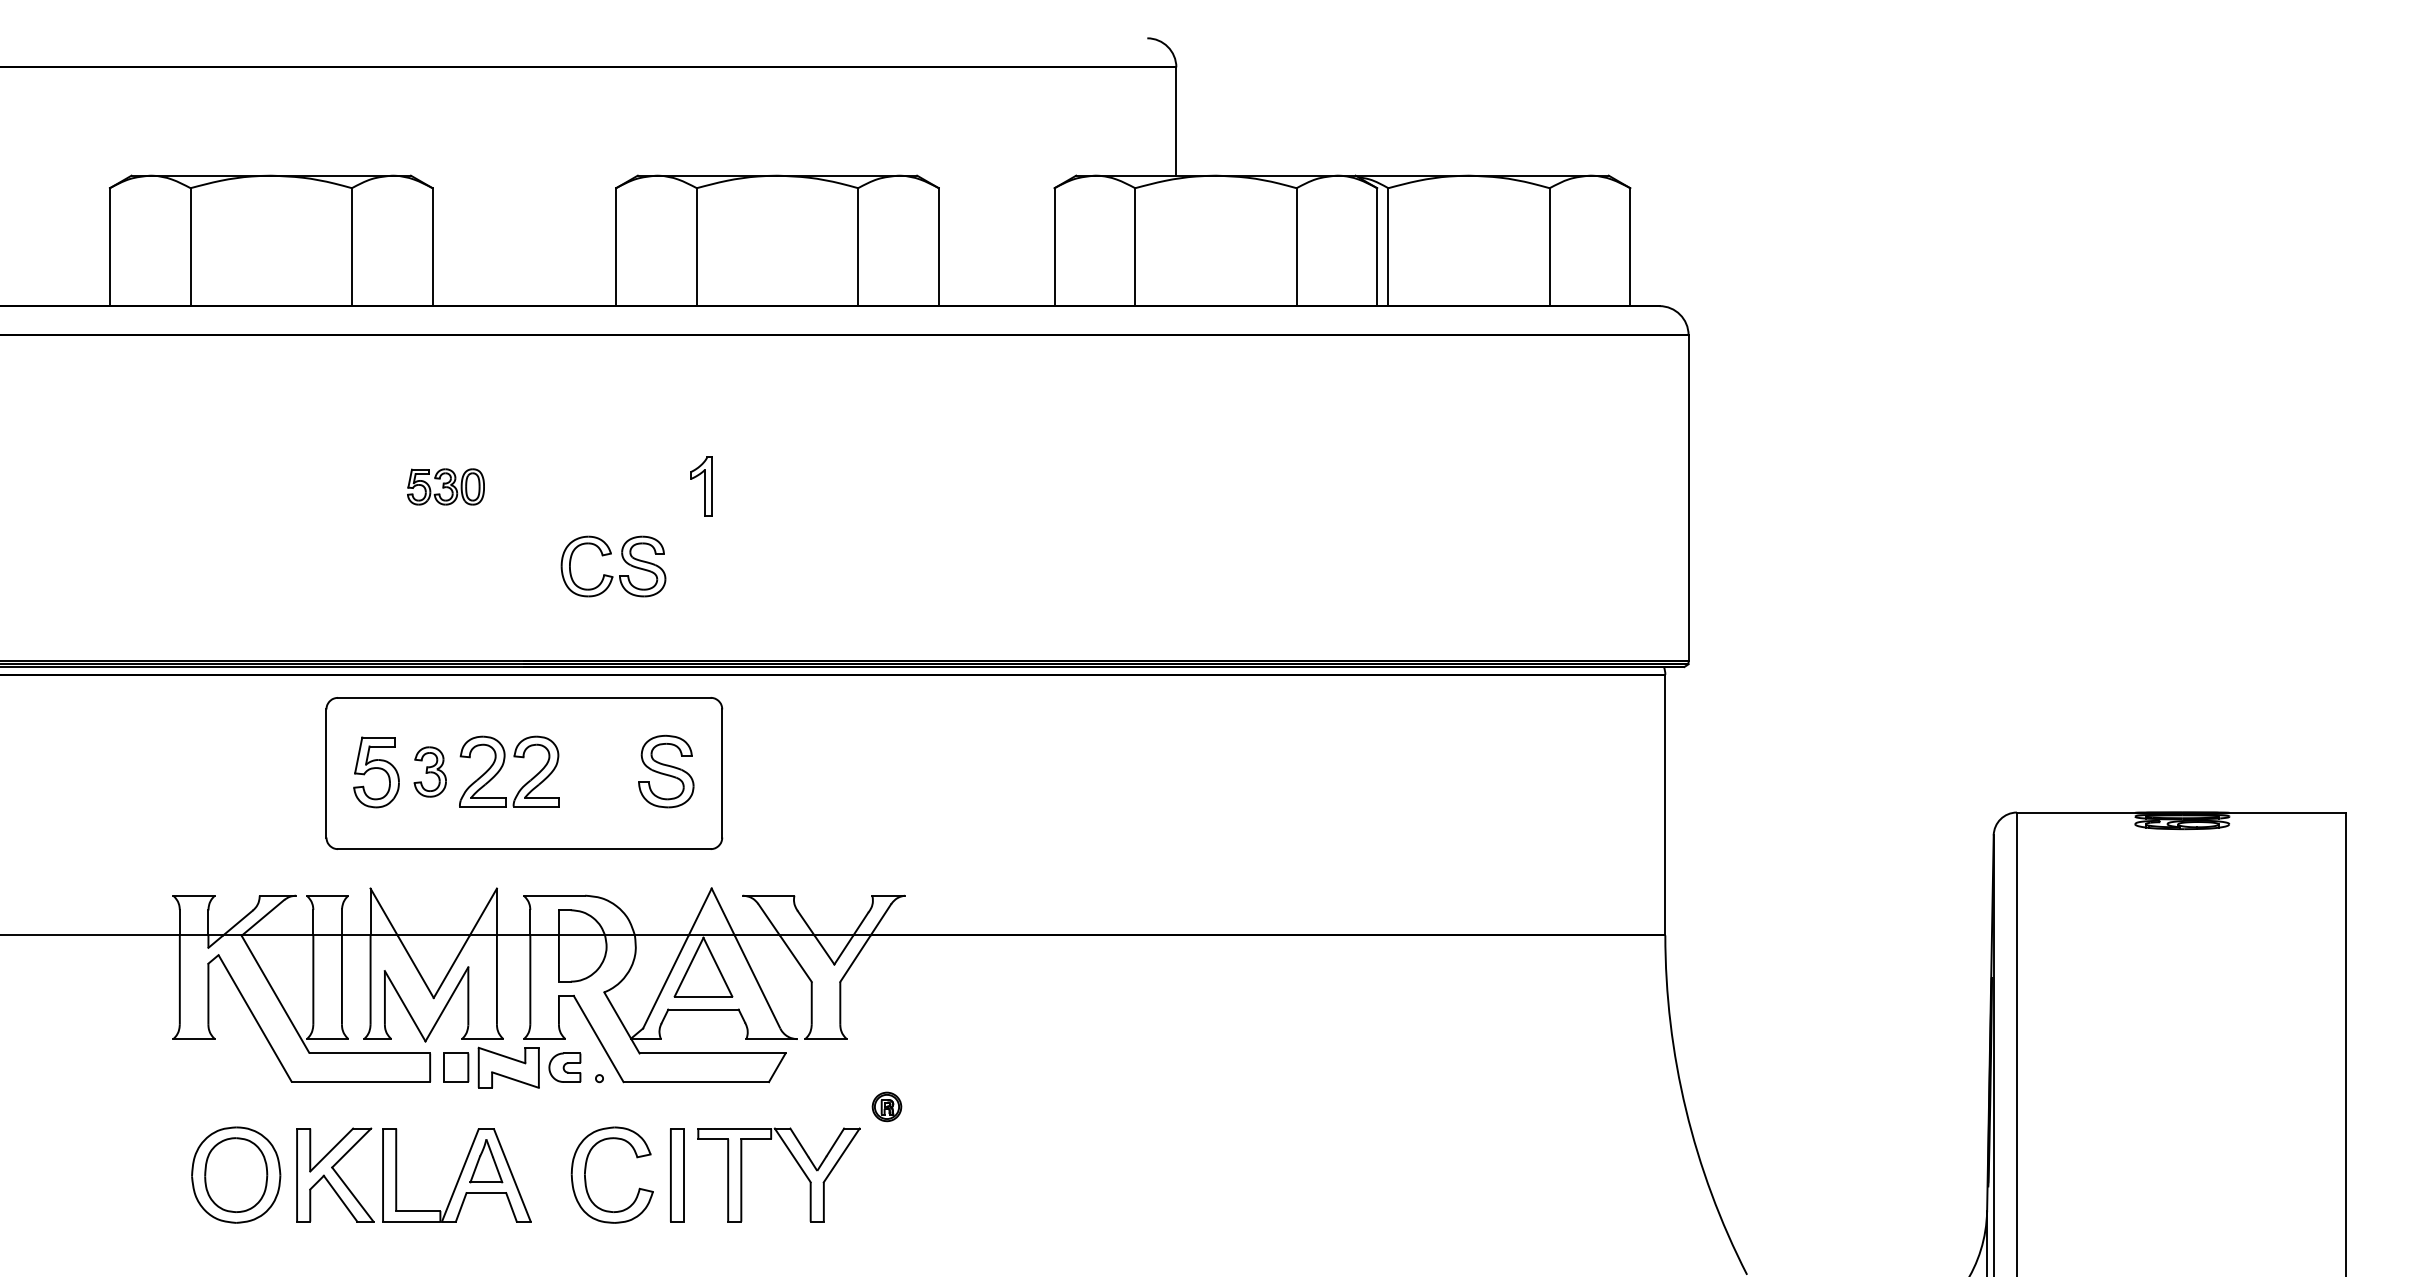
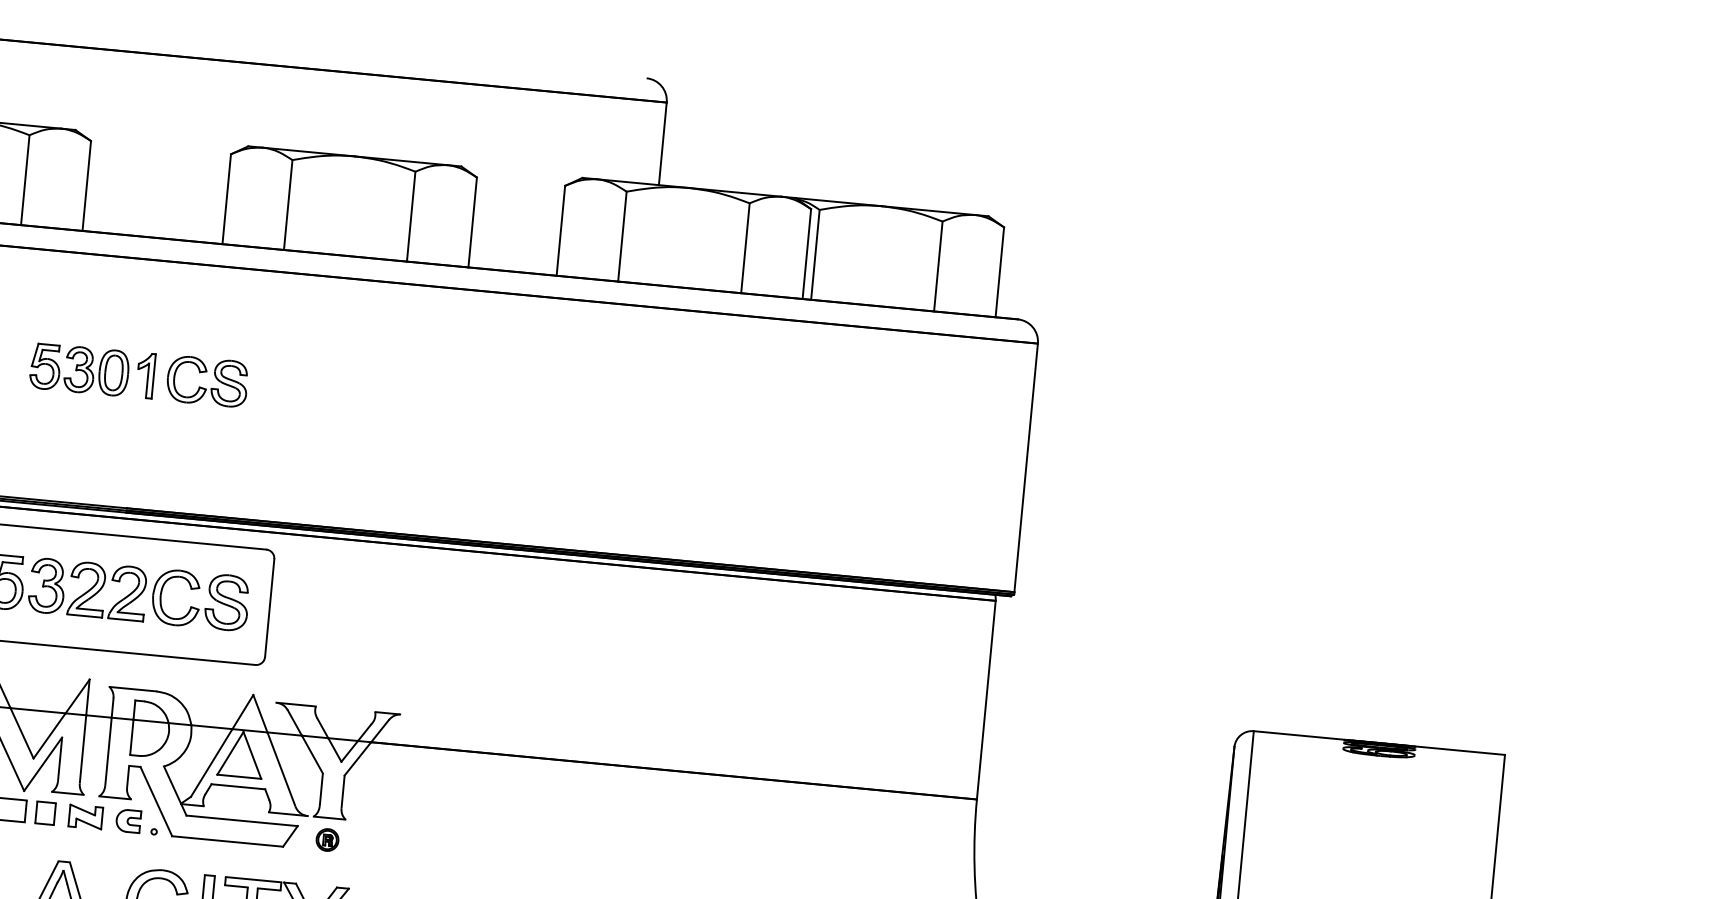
part: (445, 486) -> (79, 369), size x1.67
part: (701, 486) -> (145, 375), moved
part: (611, 575) -> (205, 388), moved
part: (430, 771) -> (47, 585), size x1.43
part: (580, 773) -> (161, 597), added
part: (508, 1067) -> (85, 816), size x0.71
part: (886, 1106) -> (327, 839), moved

